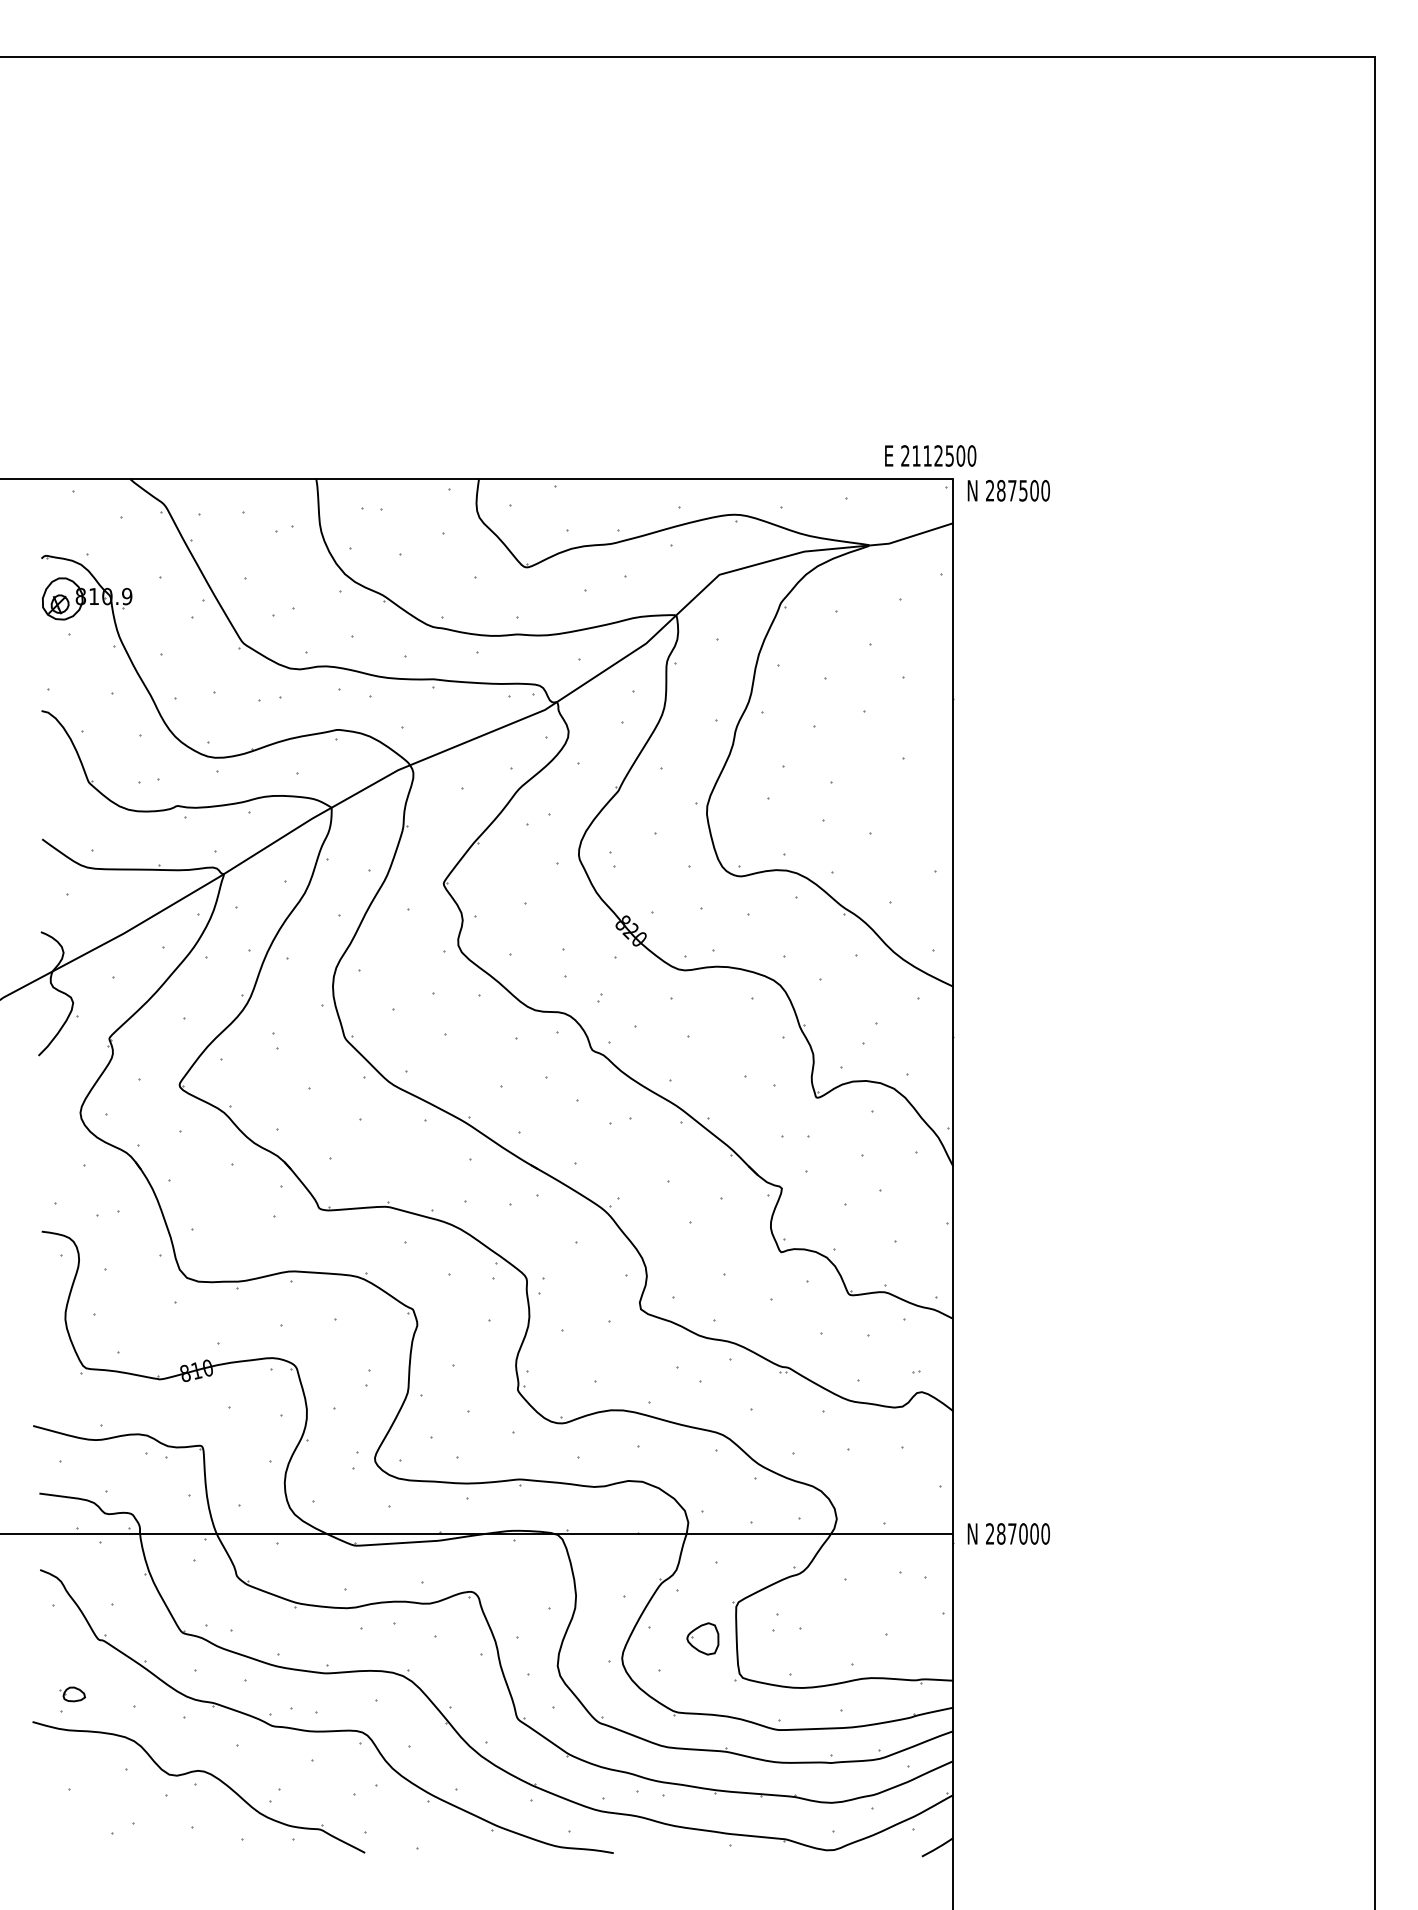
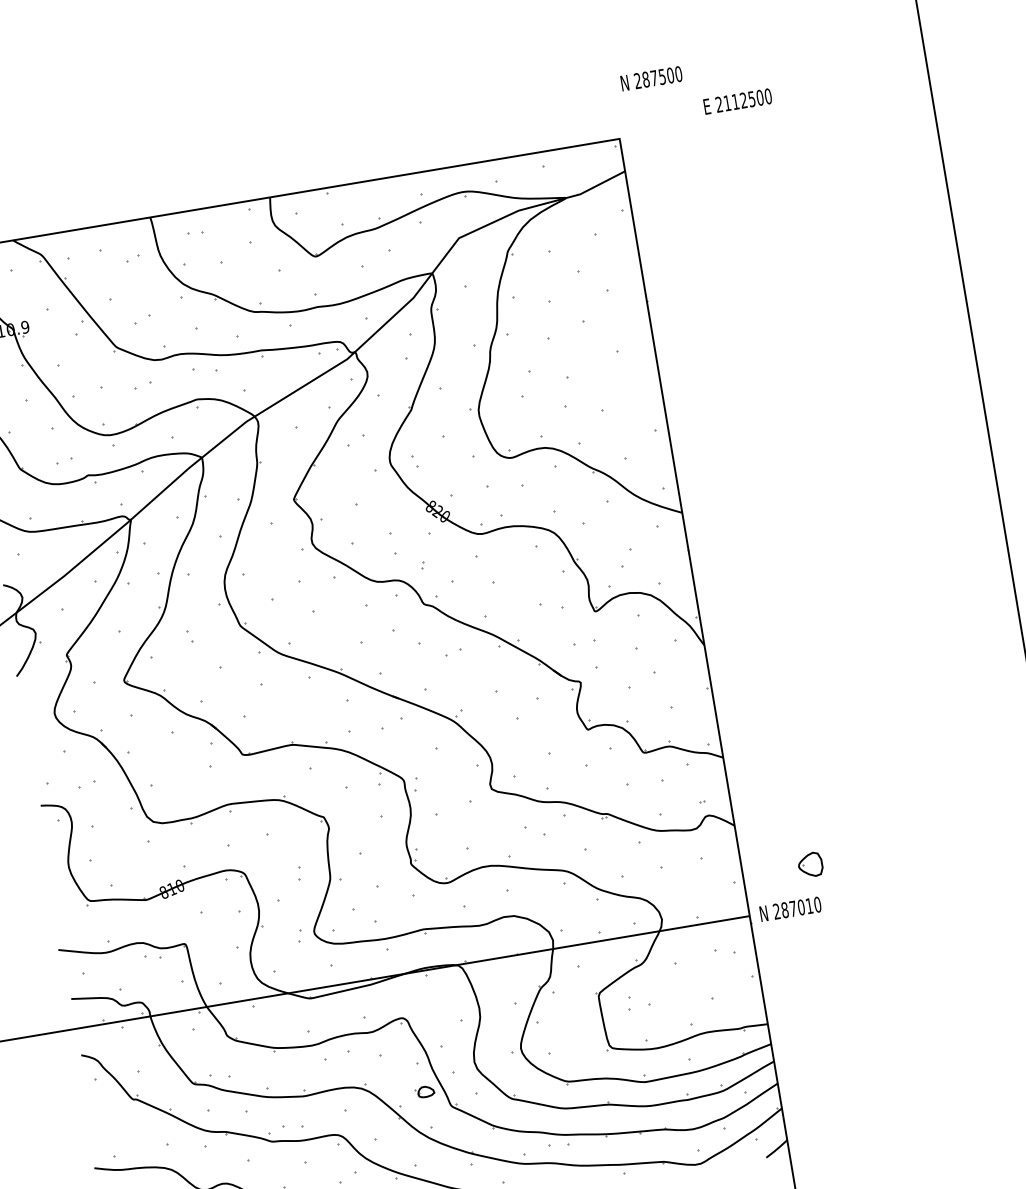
text: (930, 455) -> (737, 101), moved
text: (1008, 490) -> (651, 78), moved
text: (1034, 1533) -> (809, 905), 287000 -> 287010
part: (702, 1638) -> (810, 864), moved
part: (72, 1694) -> (424, 1092), moved

